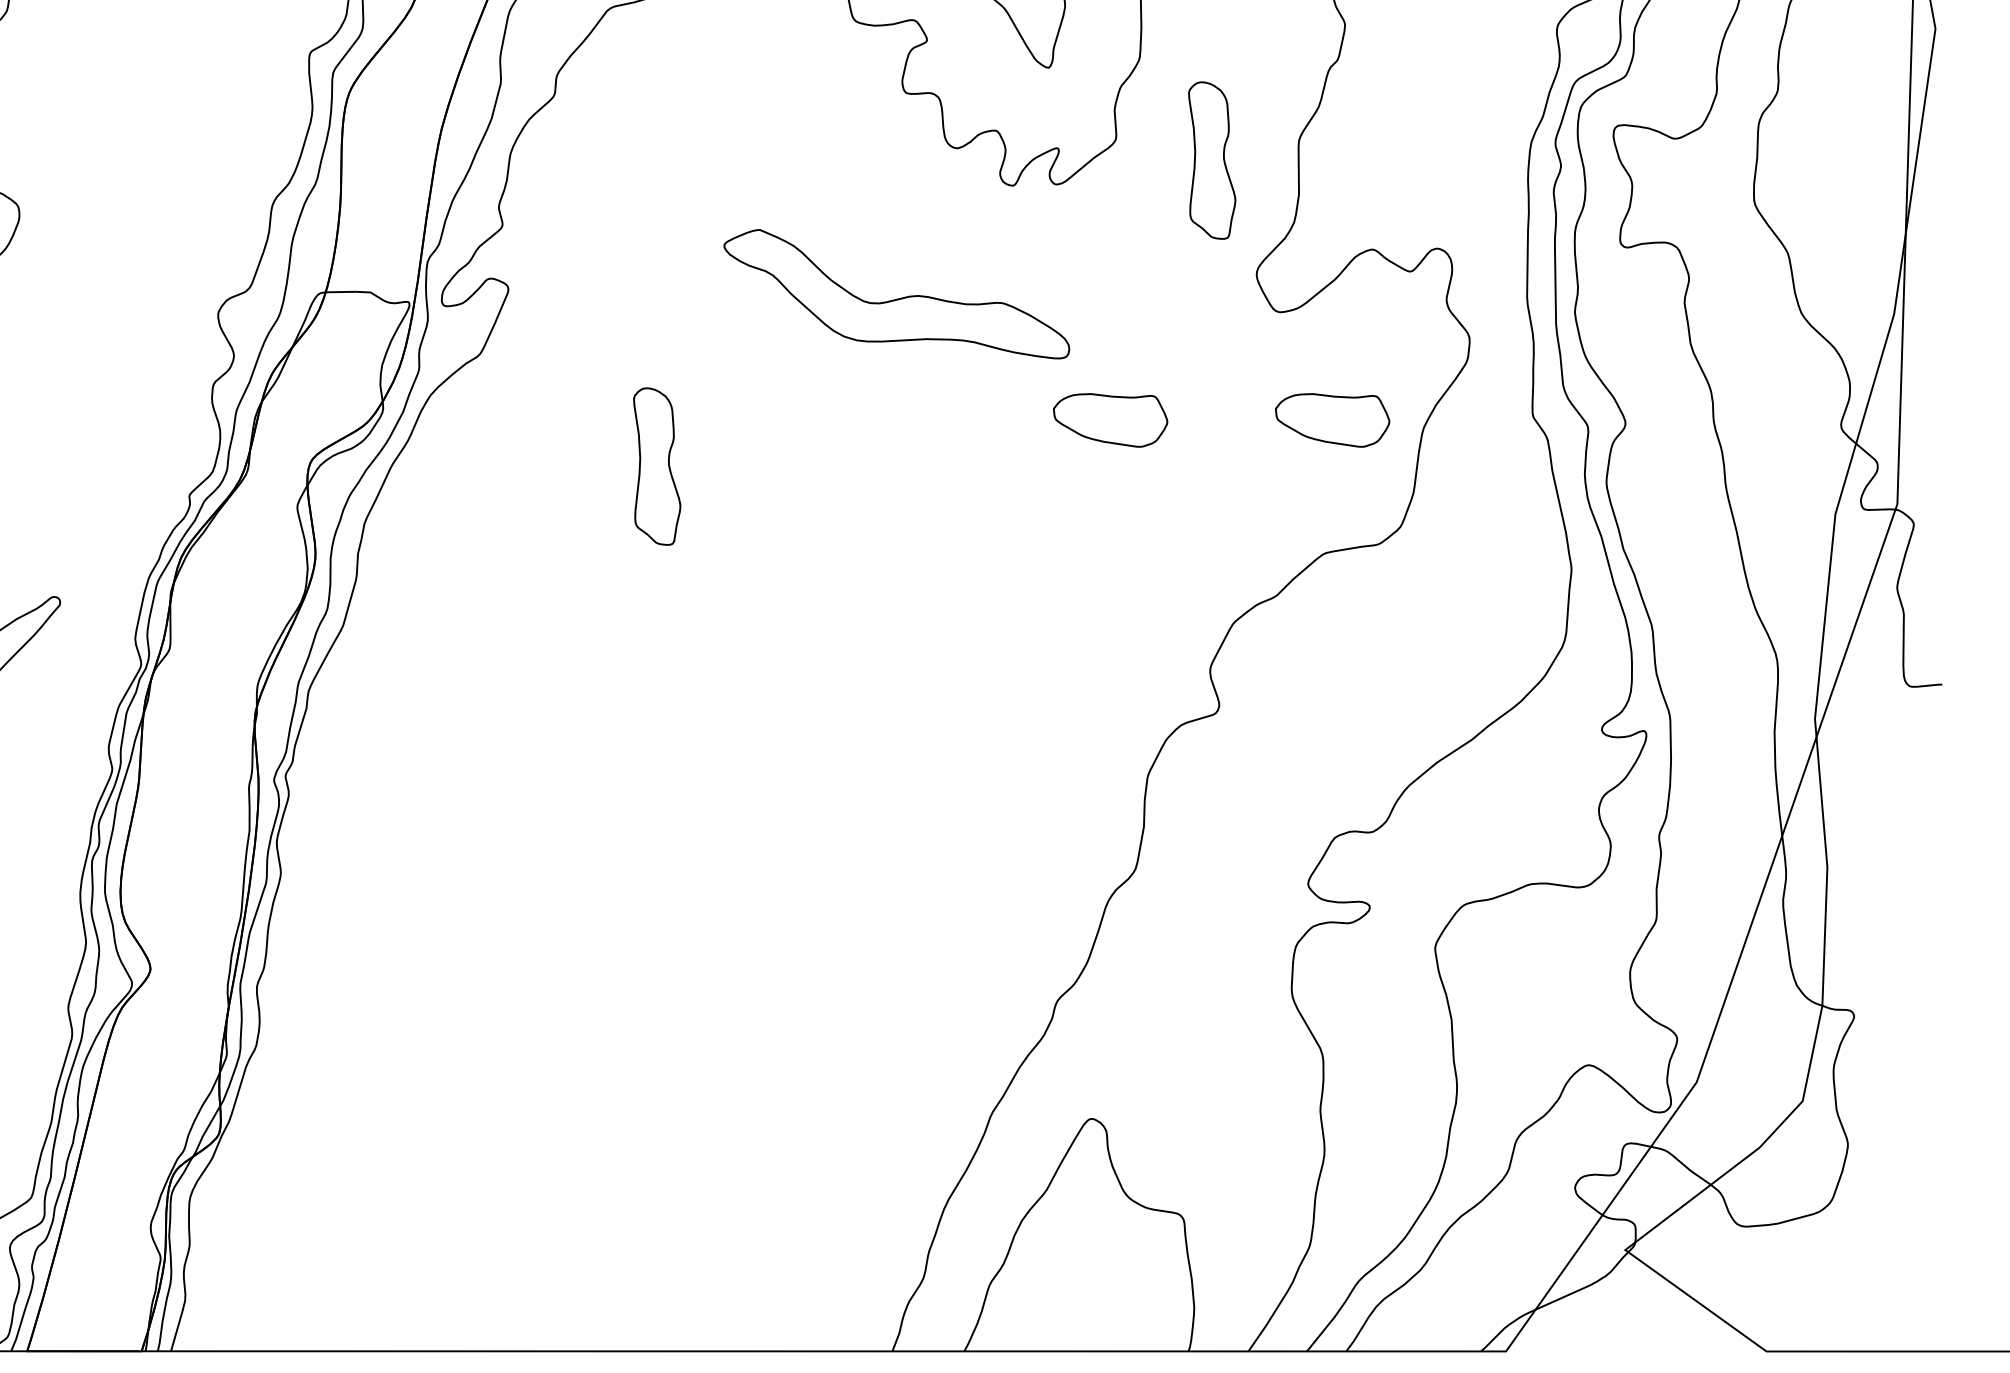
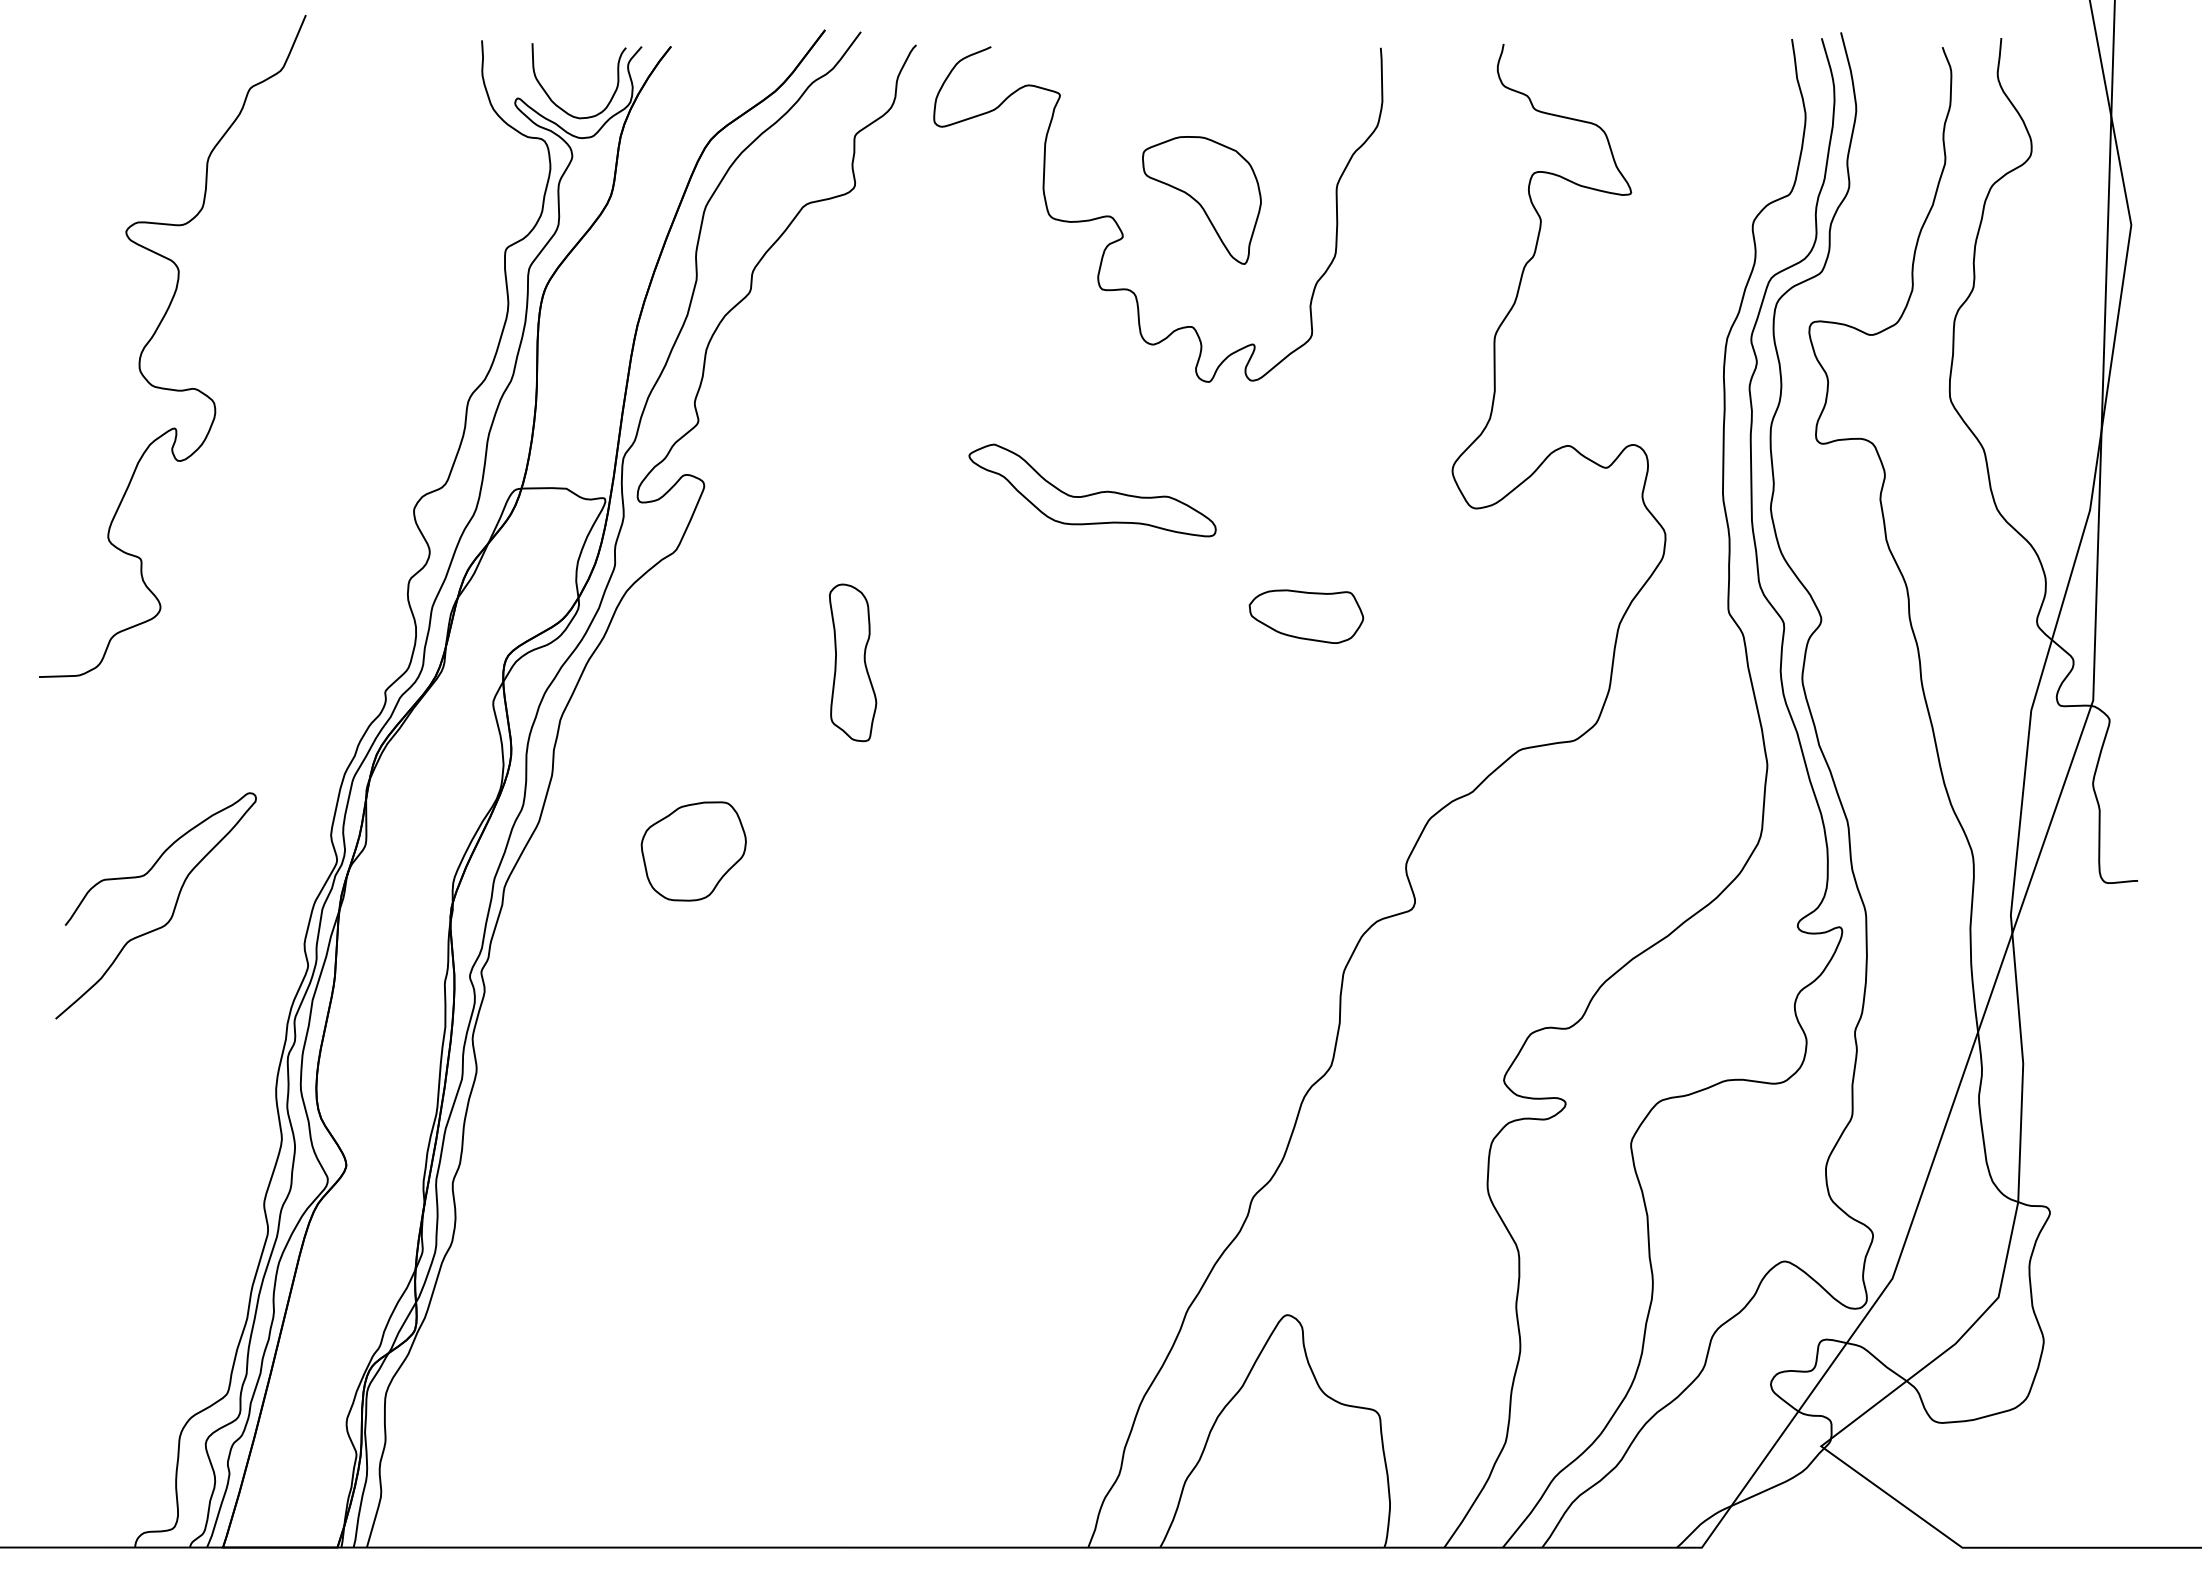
part: (1212, 160) -> (1408, 356), removed
part: (896, 294) -> (1092, 490), size x0.71
part: (1332, 420) -> (1528, 616), removed
part: (497, 655) -> (693, 851), added

